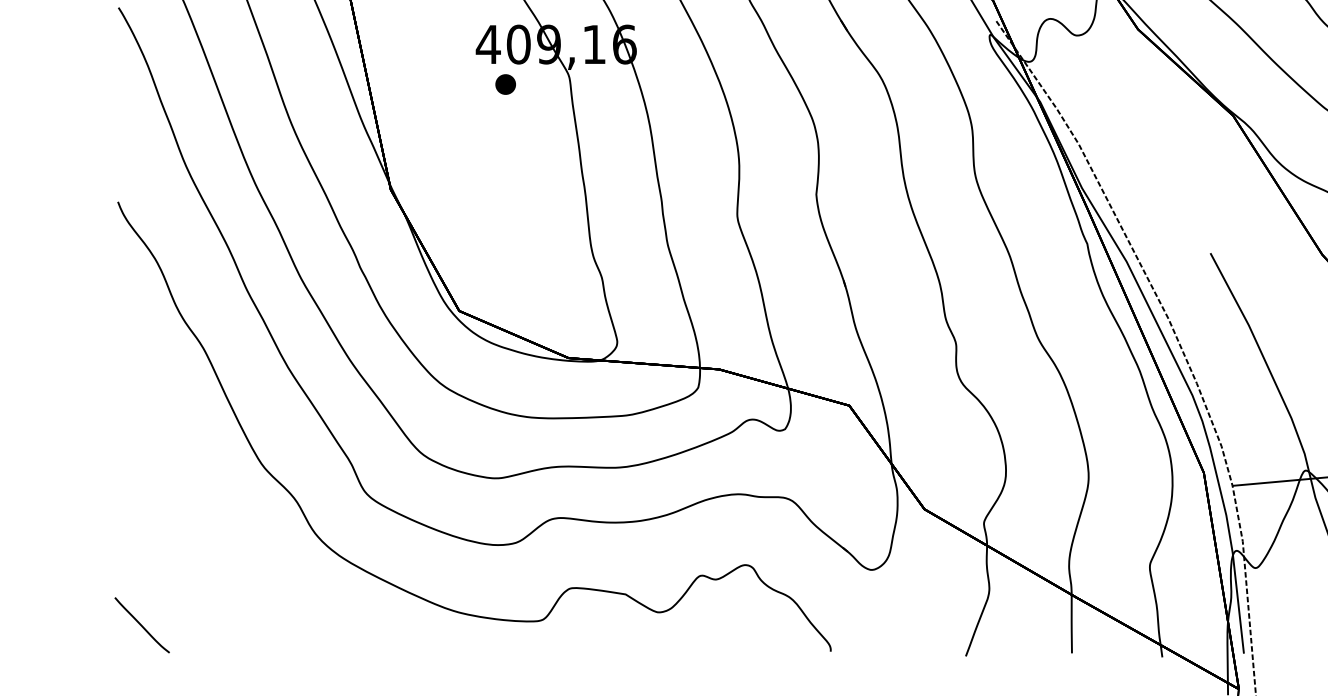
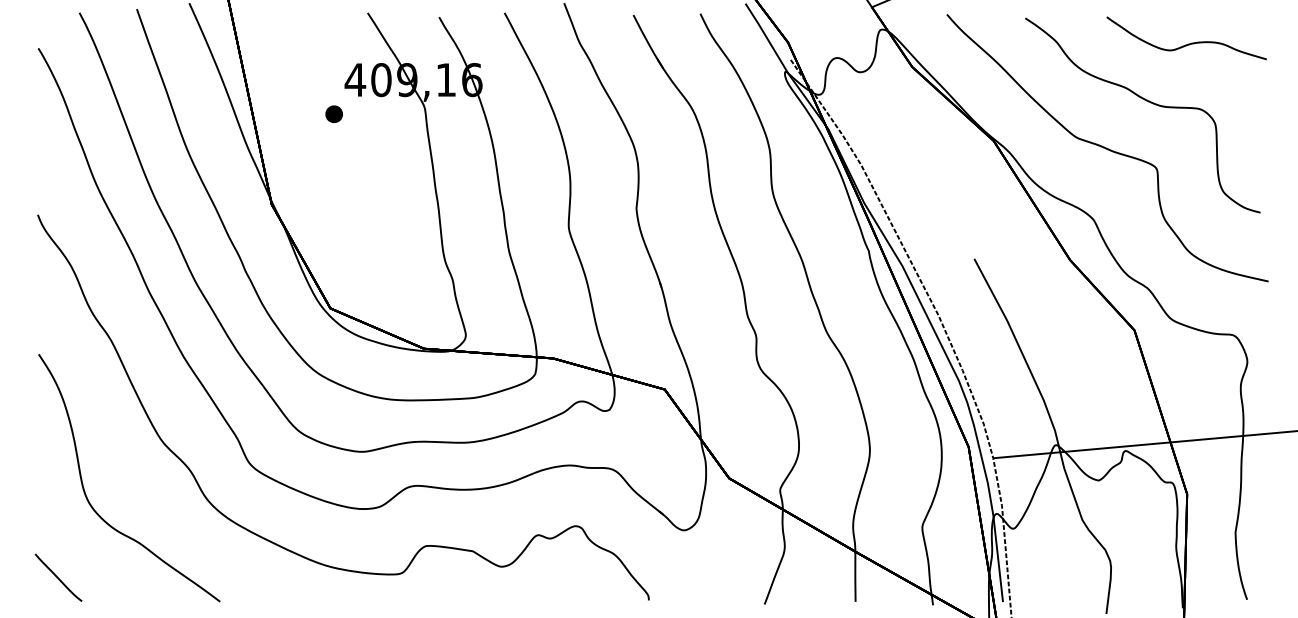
part: (504, 83) -> (333, 113), moved
part: (175, 530) -> (87, 496), added

